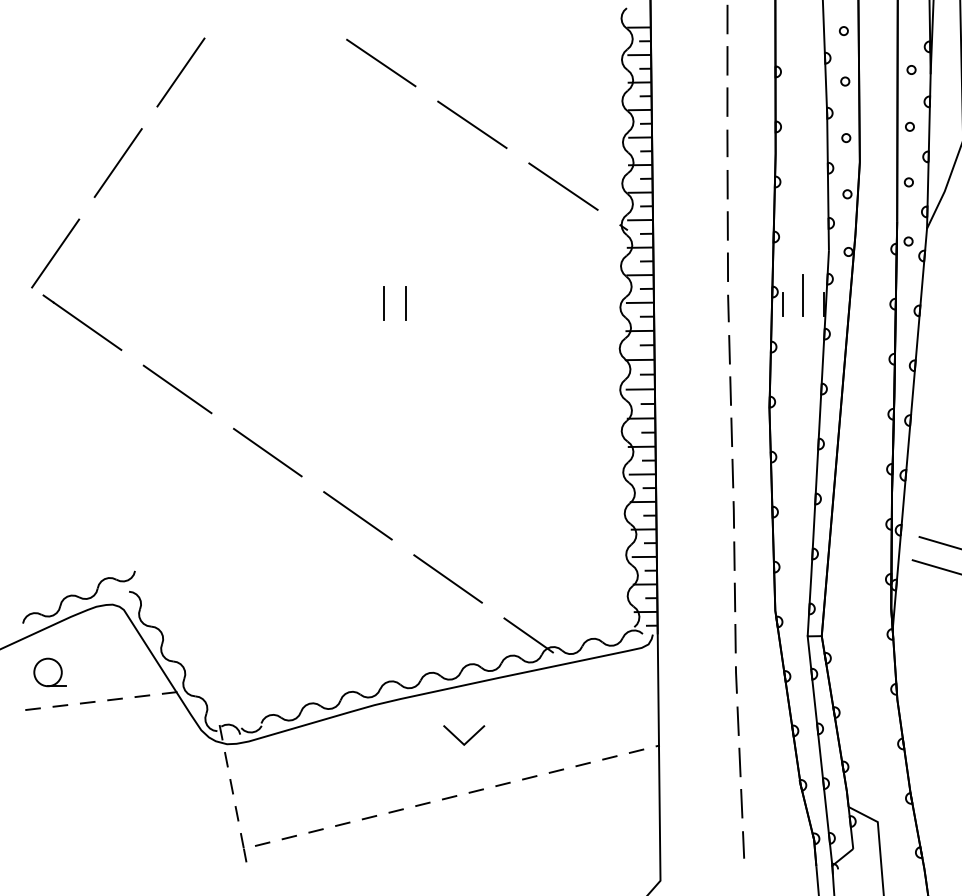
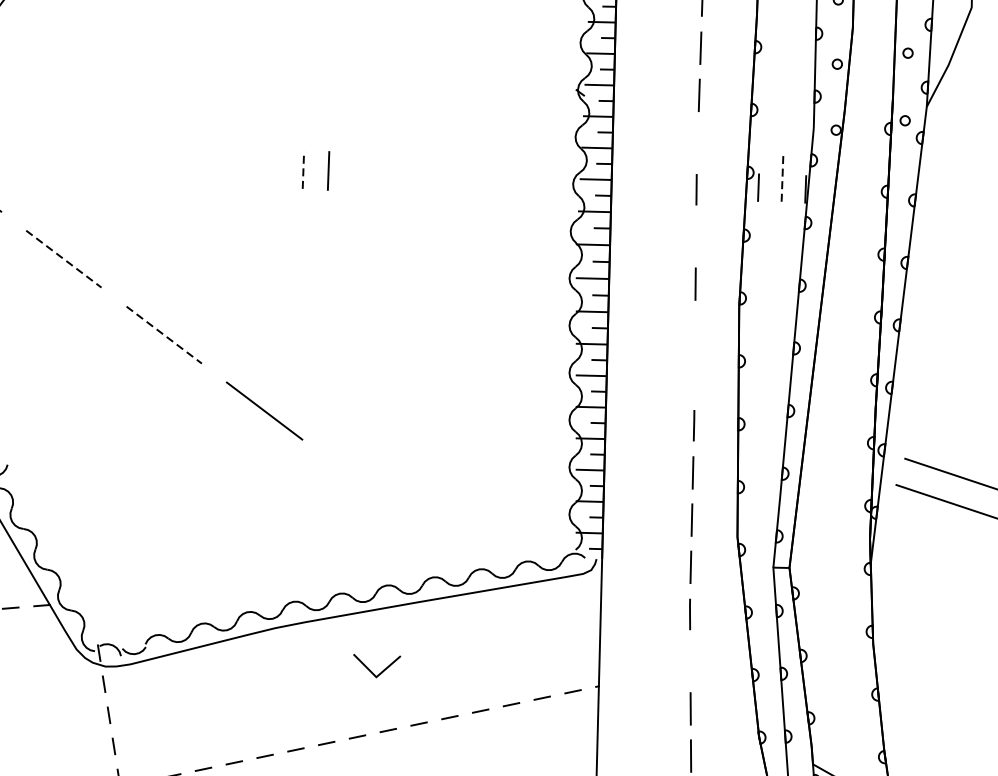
line: (563, 186) -> (513, 43), removed
line: (727, 267) -> (697, 142), removed
line: (803, 295) -> (782, 178), solid -> dashed
line: (384, 303) -> (303, 169), solid -> dashed
line: (729, 349) -> (696, 236), removed
line: (178, 389) -> (64, 259), solid -> dashed
line: (731, 432) -> (694, 331), removed
line: (268, 452) -> (165, 334), solid -> dashed
line: (732, 473) -> (694, 378), removed
line: (447, 578) -> (364, 486), removed
line: (528, 635) -> (454, 554), removed
line: (737, 720) -> (689, 660), removed

